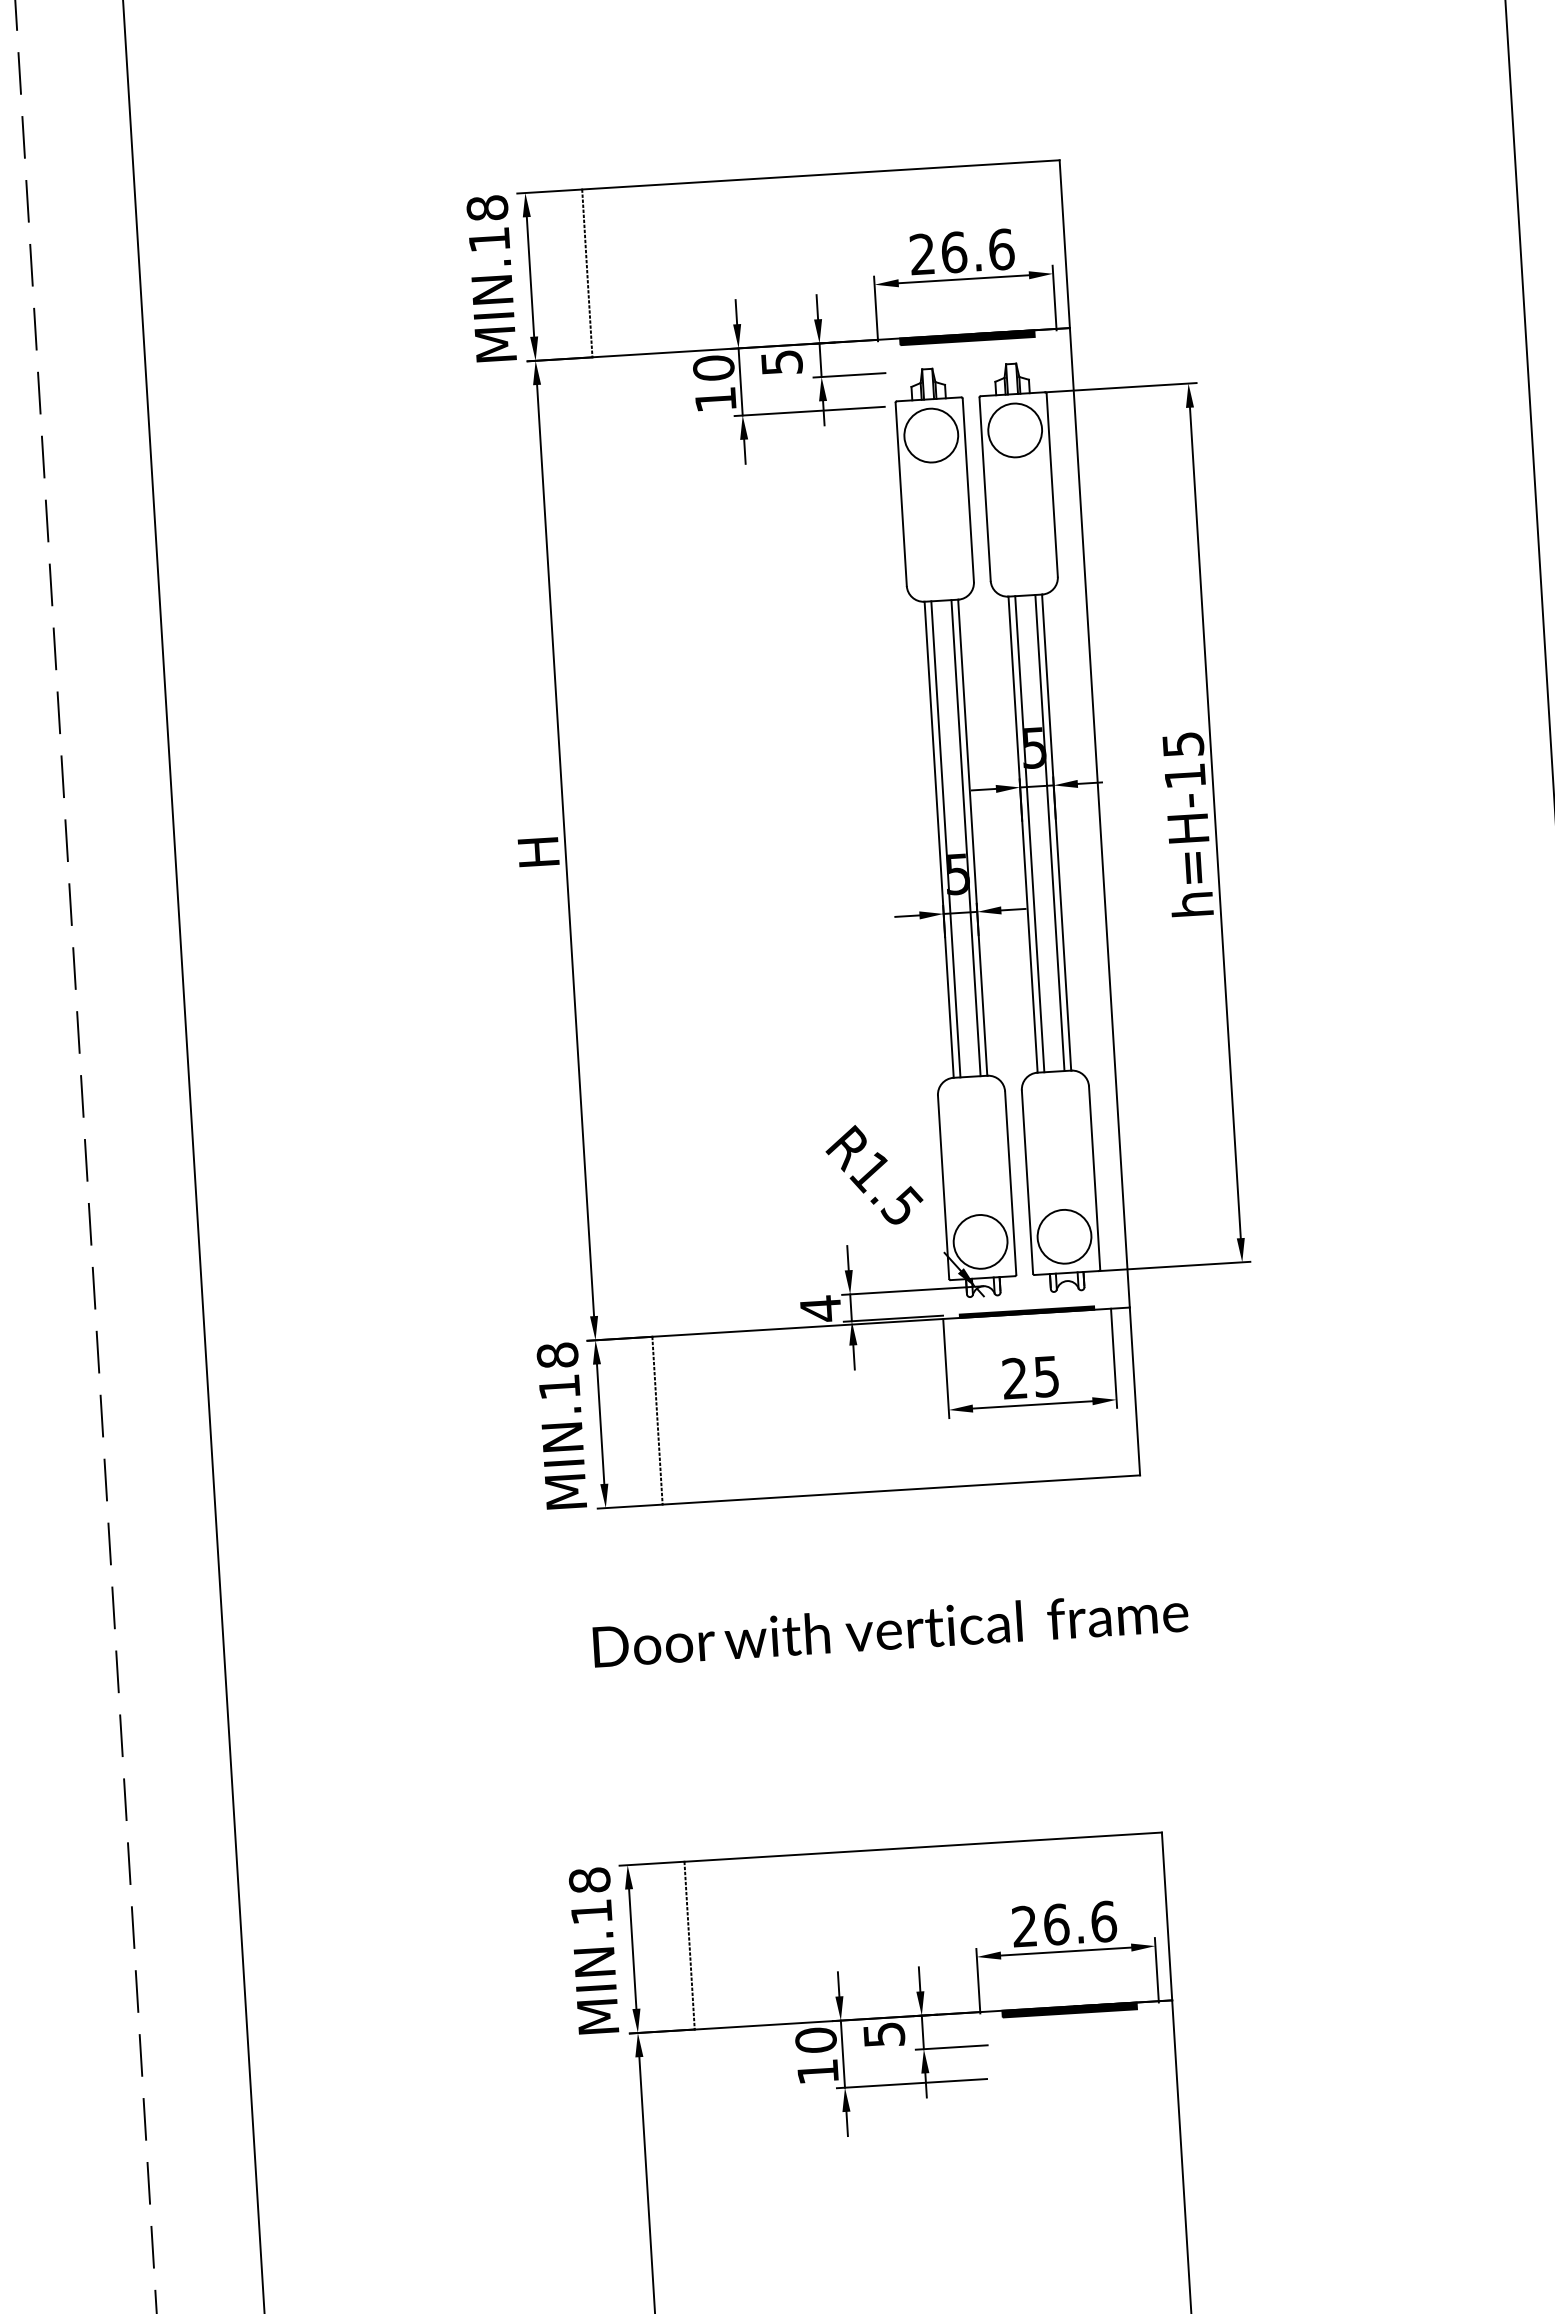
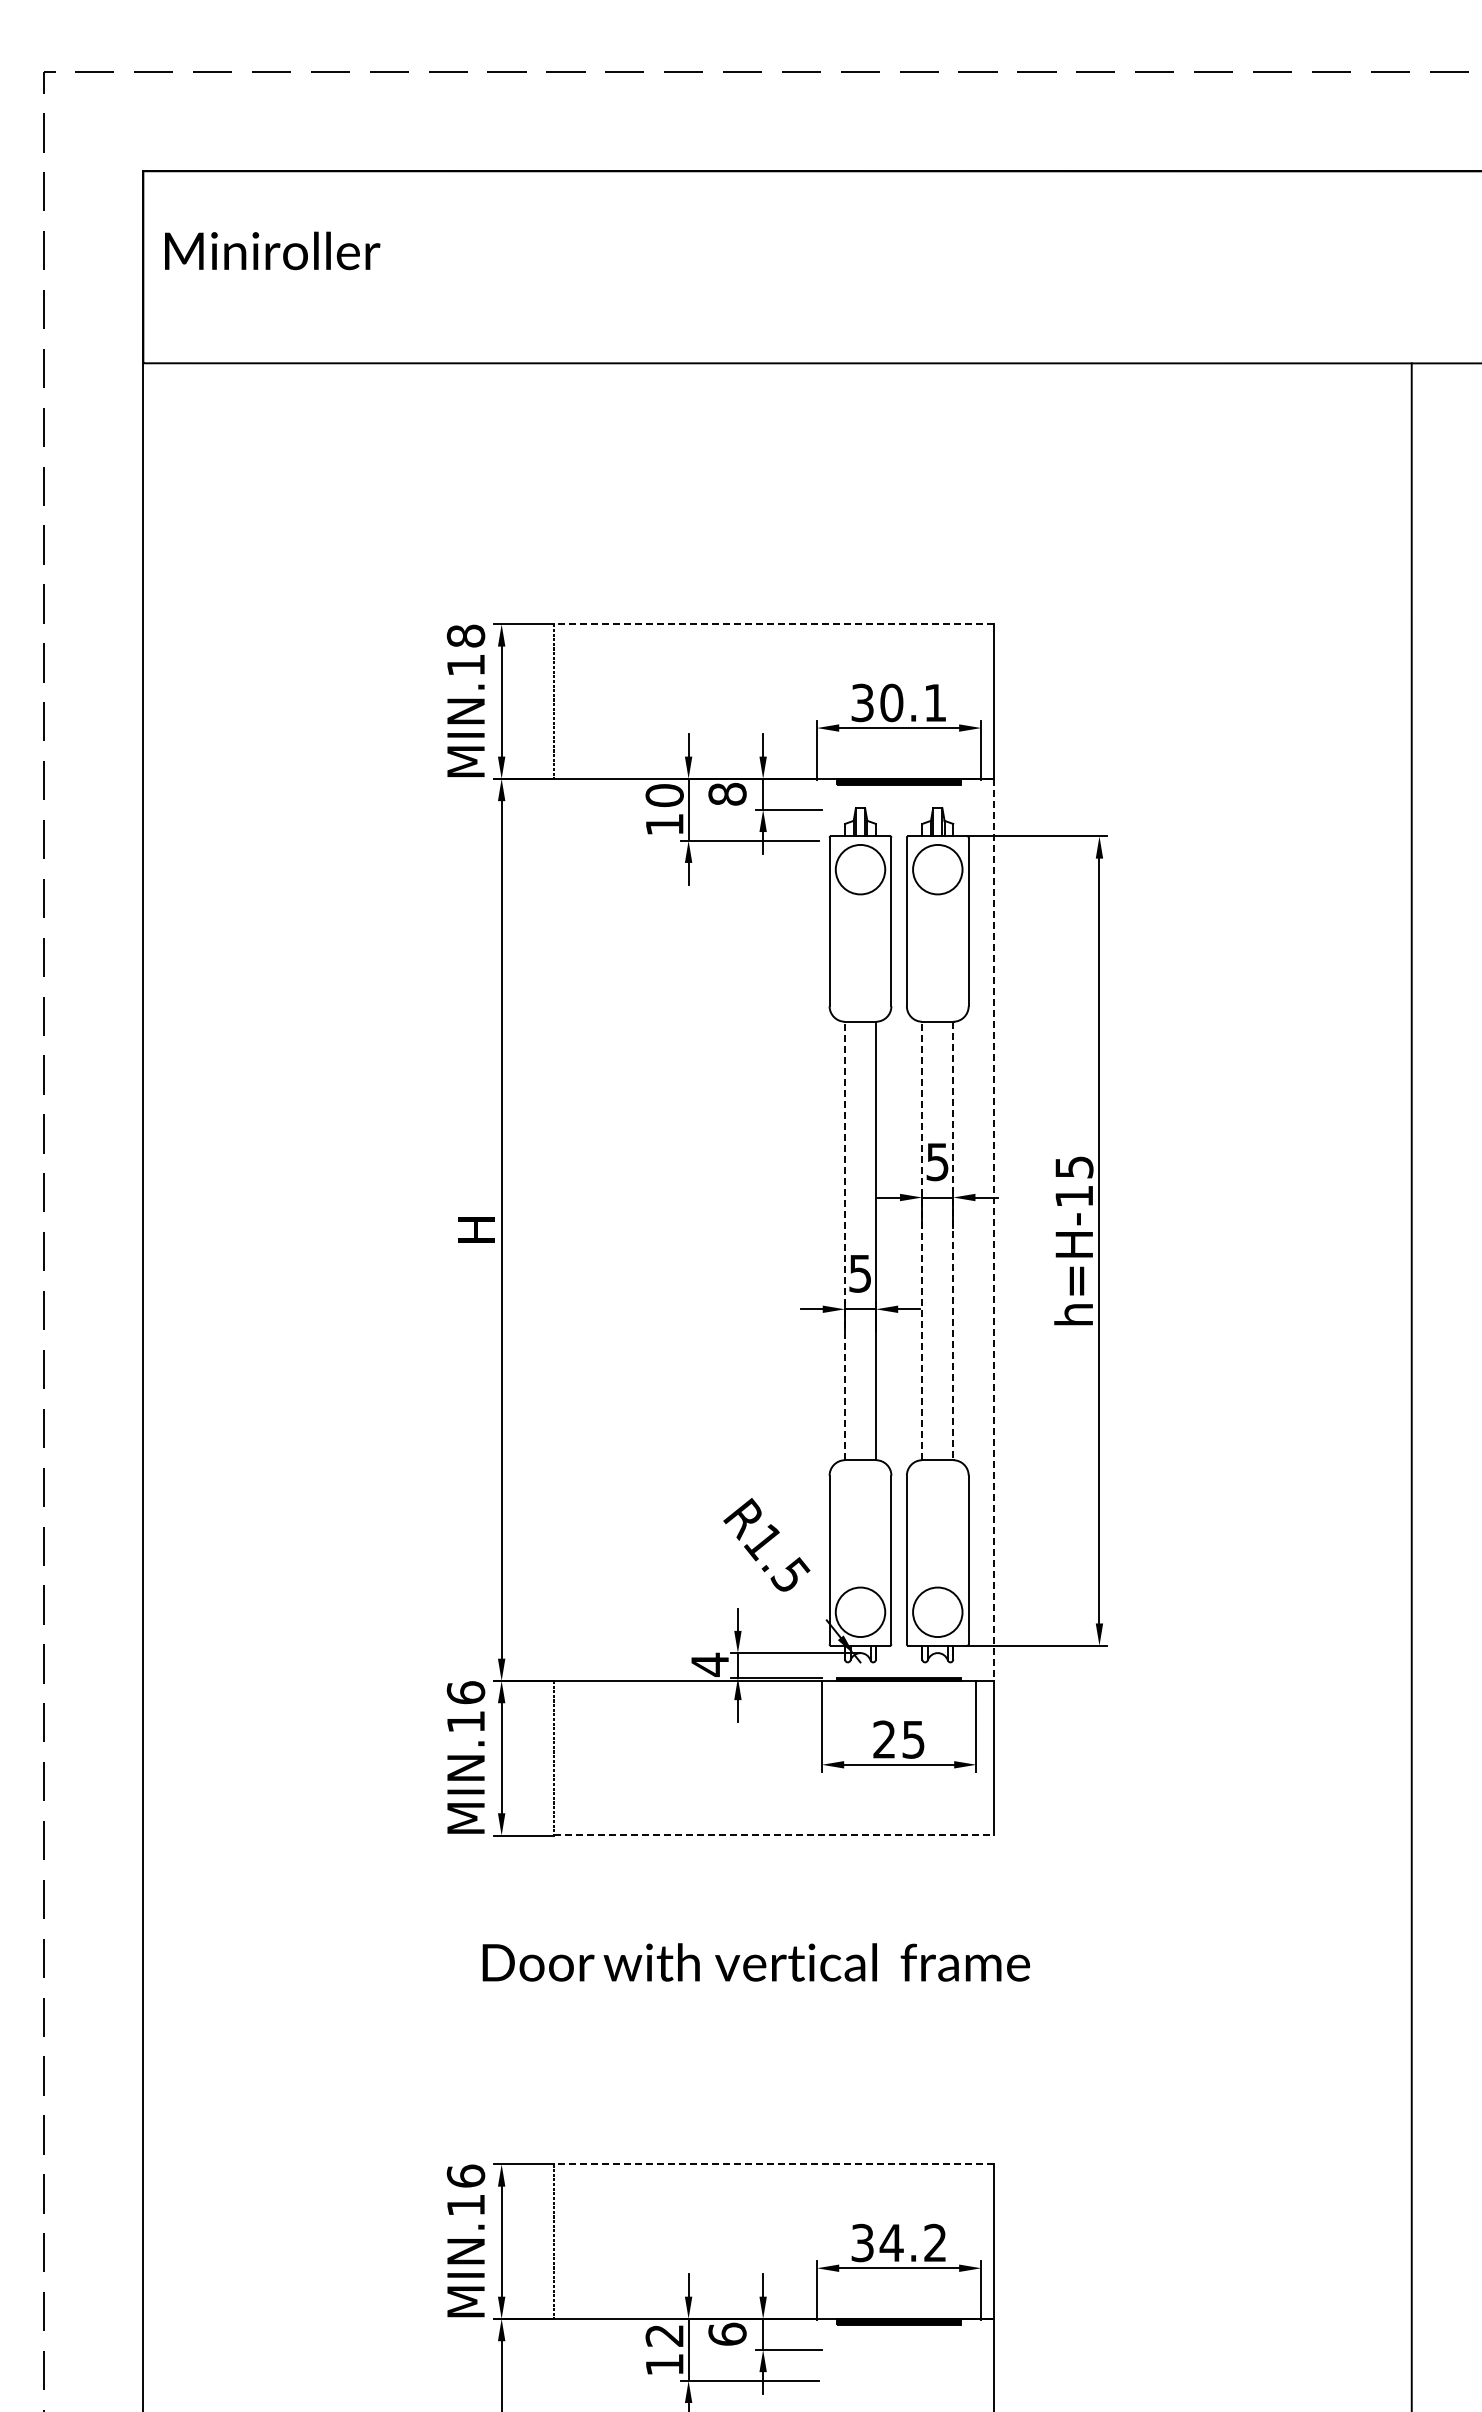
line: (820, 175) -> (773, 624), solid -> dashed
text: (962, 251) -> (899, 702), 26.6 -> 30.1
text: (781, 361) -> (727, 793), 5 -> 8
line: (1099, 818) -> (993, 1230), solid -> dashed
line: (1050, 832) -> (947, 1240), removed
line: (1029, 833) -> (928, 1240), removed
line: (1056, 833) -> (953, 1241), solid -> dashed
line: (1023, 834) -> (922, 1240), solid -> dashed
line: (965, 837) -> (869, 1240), removed
line: (946, 838) -> (851, 1240), removed
line: (939, 839) -> (845, 1240), solid -> dashed
text: (557, 1355) -> (465, 1692), MIN.18 -> MIN.16
line: (900, 1490) -> (773, 1835), solid -> dashed
line: (922, 1847) -> (773, 2164), solid -> dashed
text: (589, 1879) -> (465, 2175), MIN.18 -> MIN.16
text: (1064, 1923) -> (899, 2242), 26.6 -> 34.2
text: (884, 2033) -> (727, 2333), 5 -> 6
text: (815, 2040) -> (664, 2335), 10 -> 12

